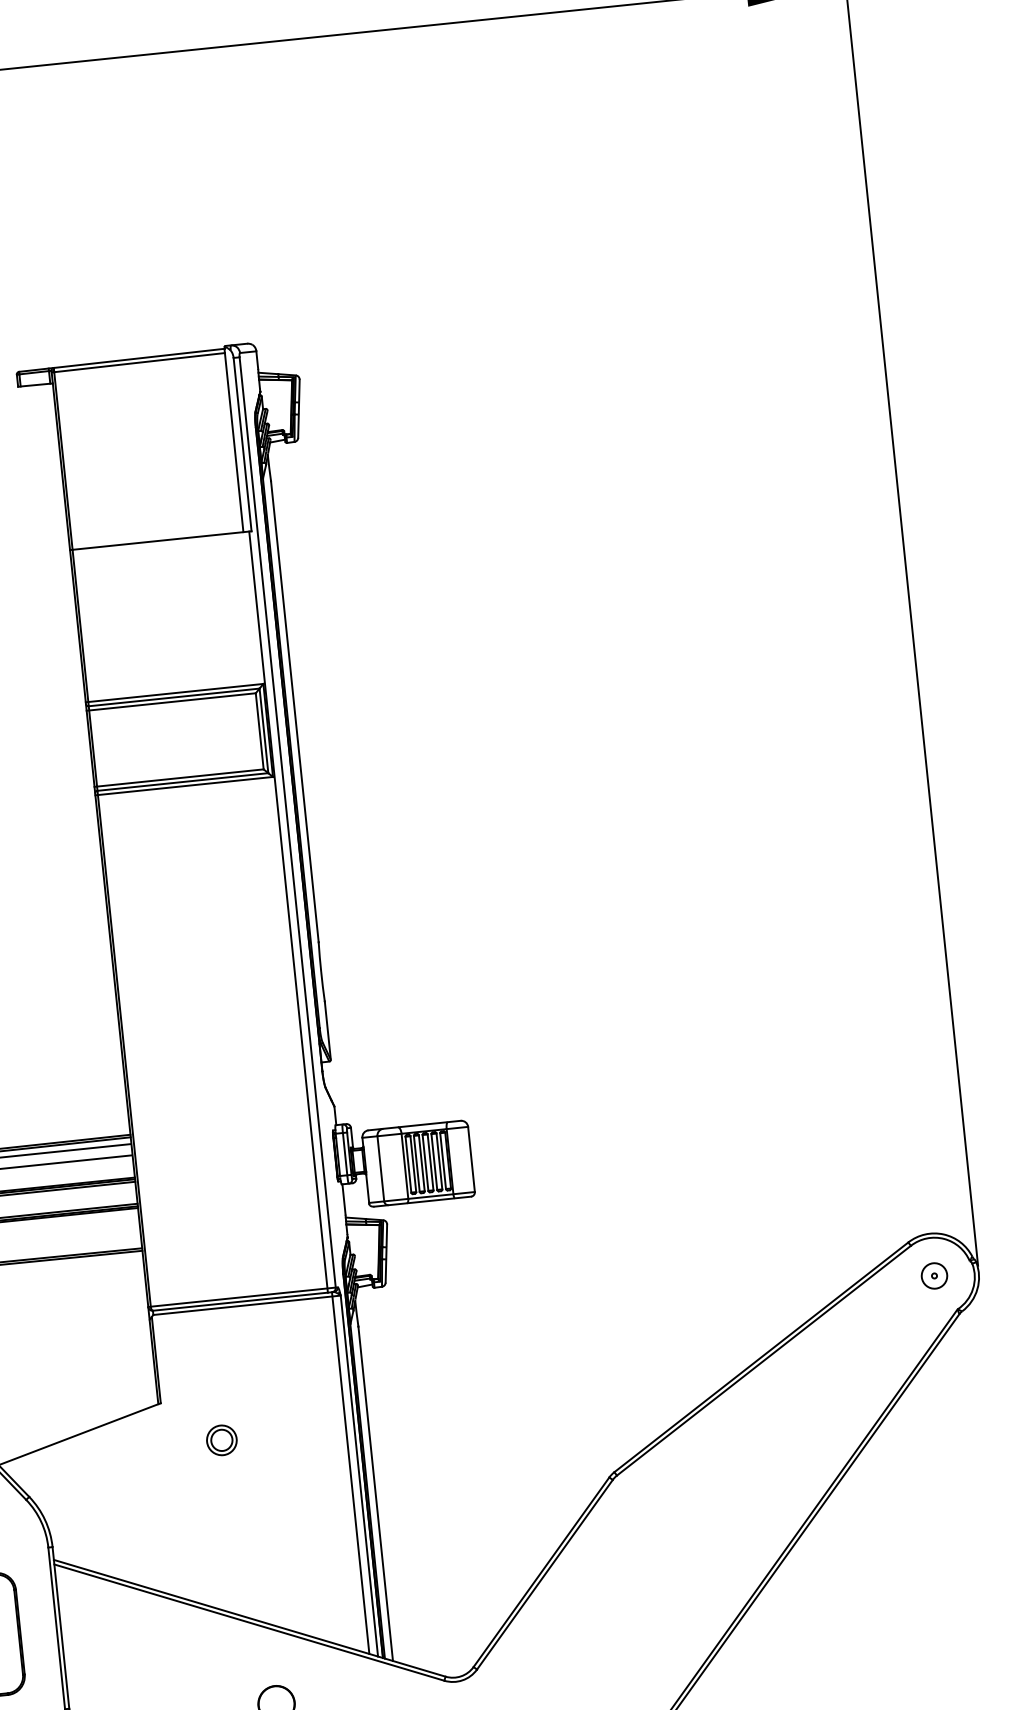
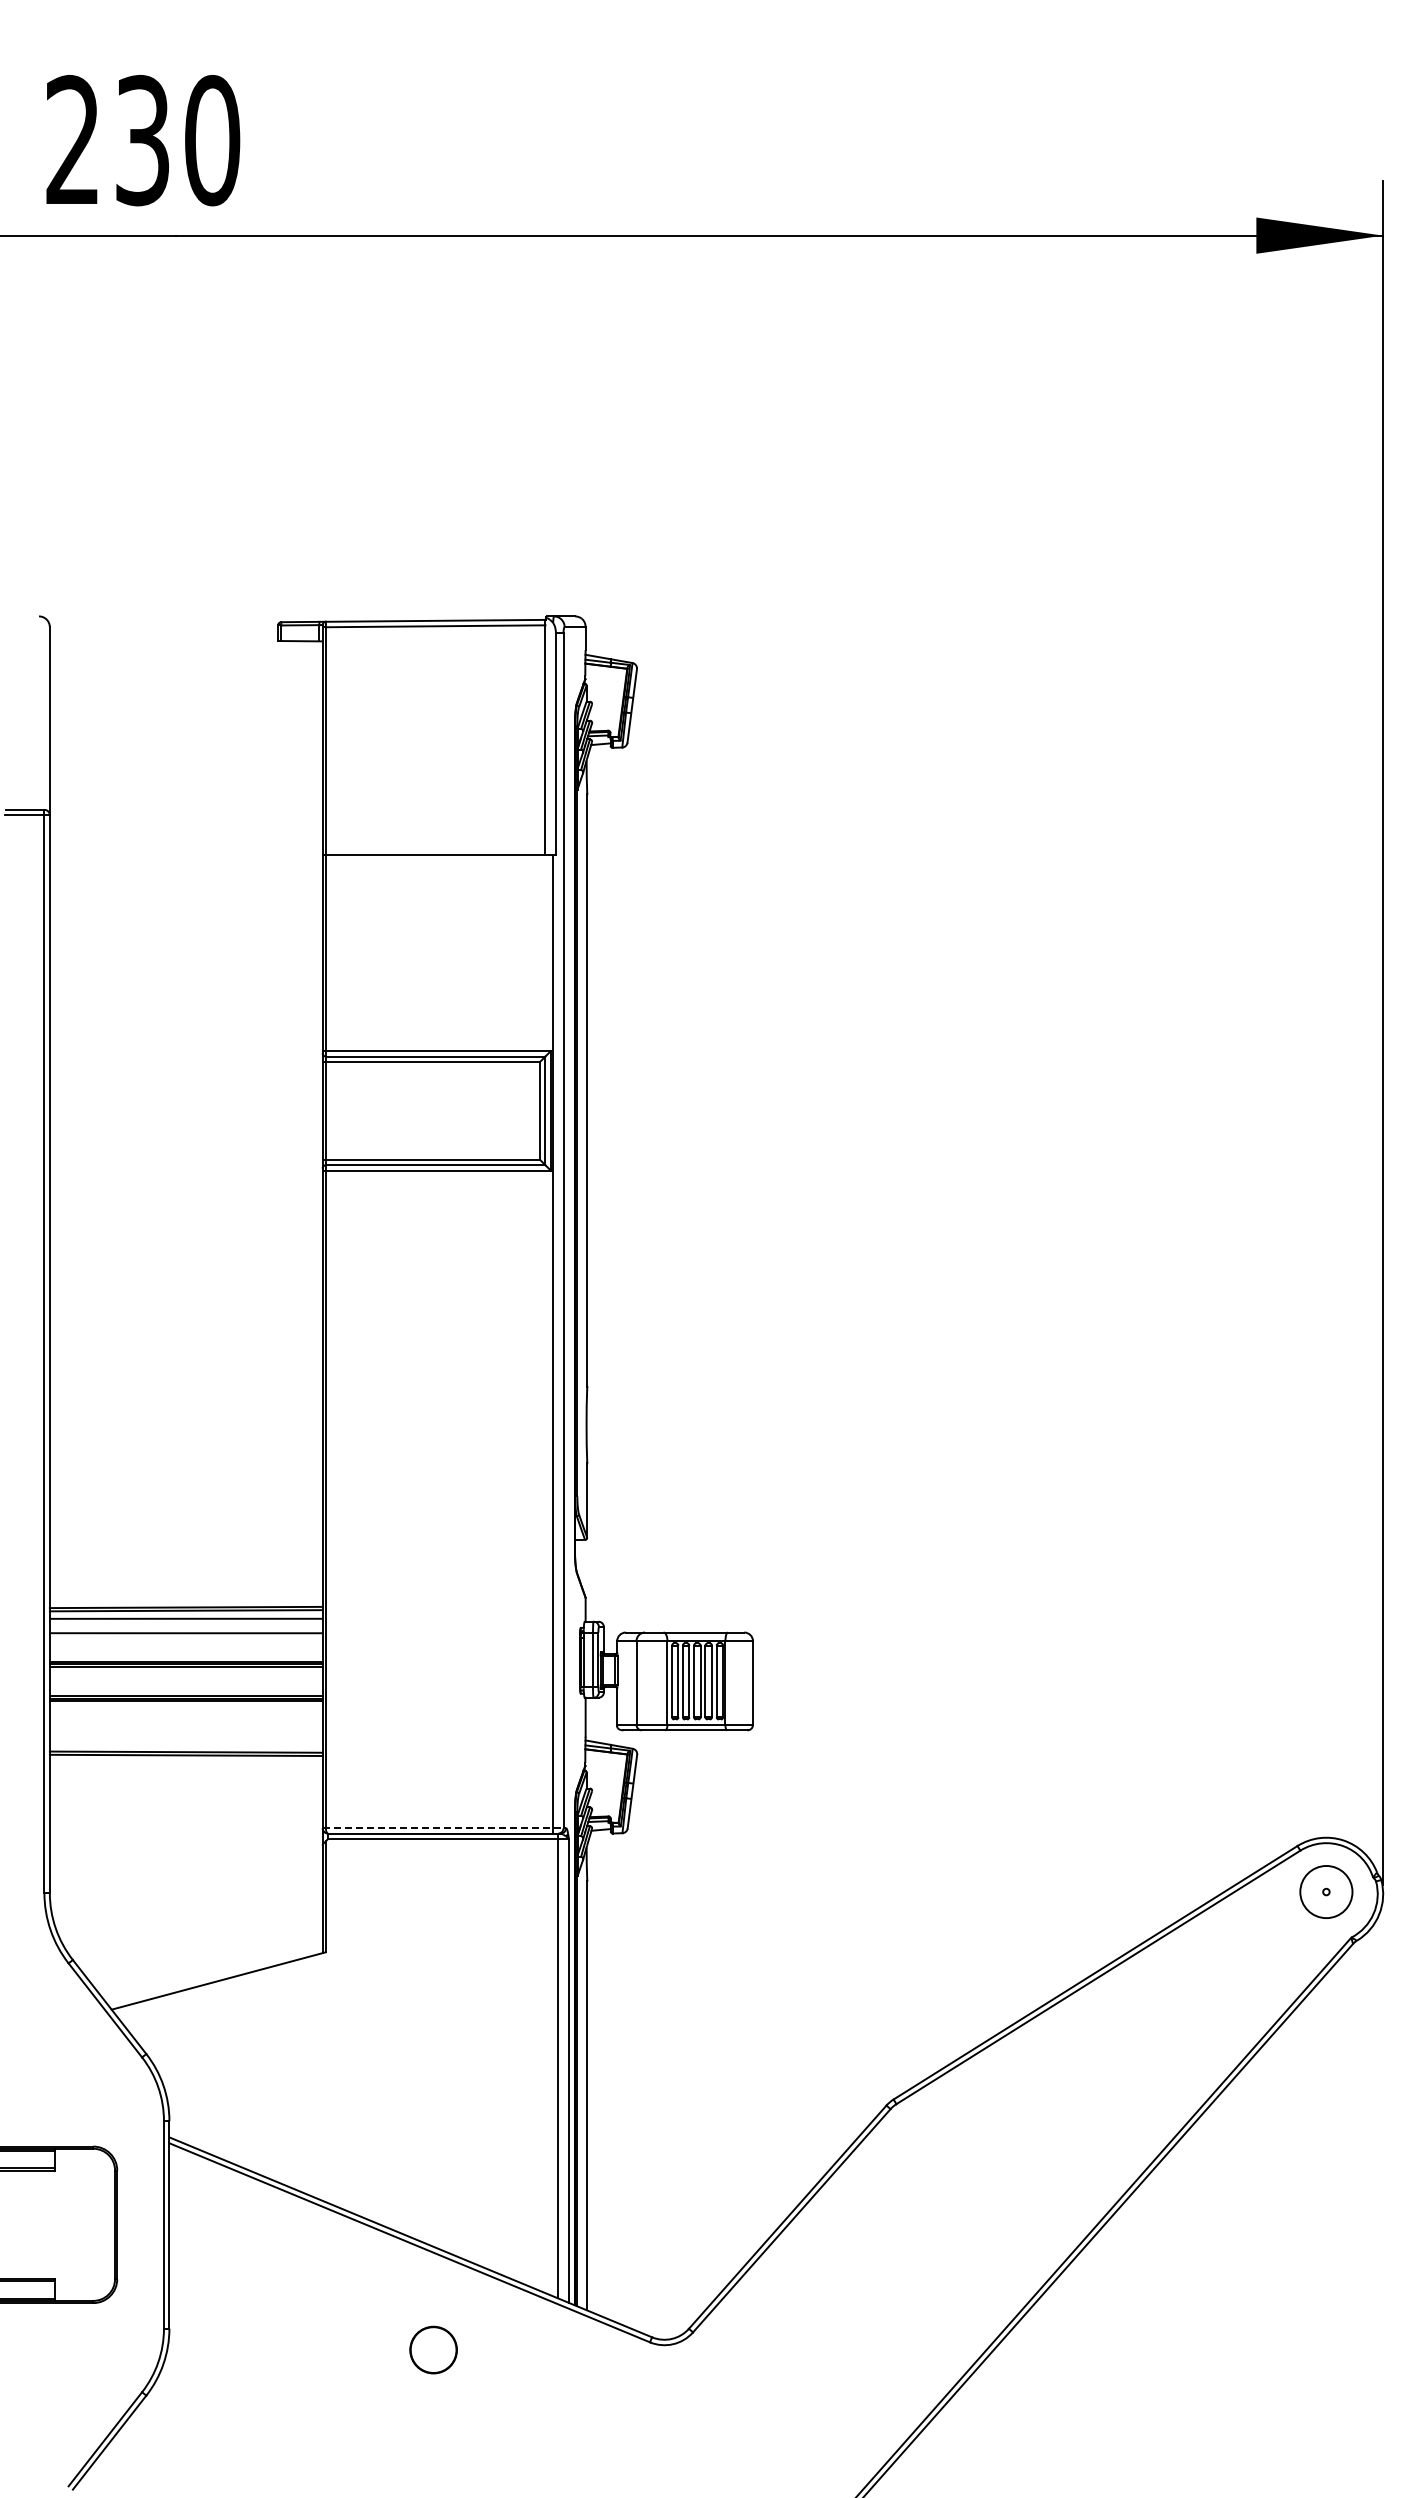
circle: (934, 1275) -> (1326, 1891), size x1.6
line: (243, 1297) -> (444, 1828), solid -> dashed
part: (221, 1440) -> (398, 2007), removed

